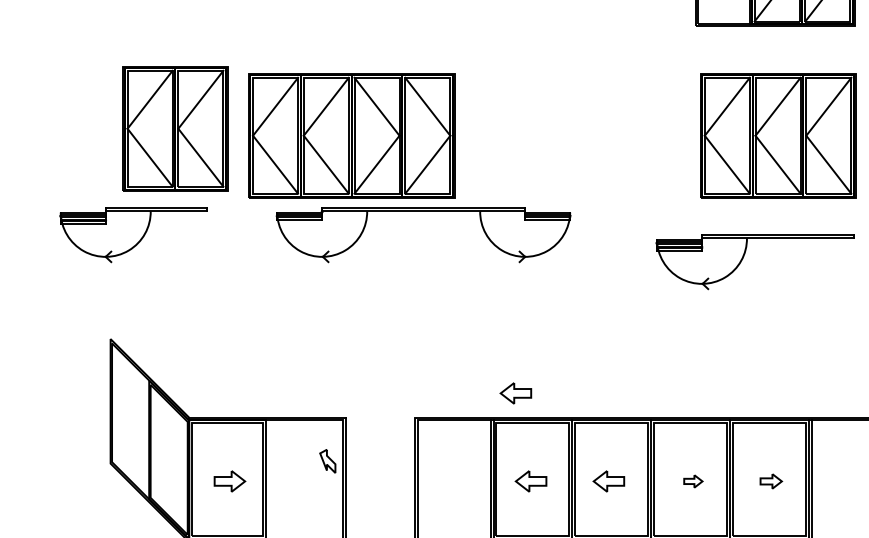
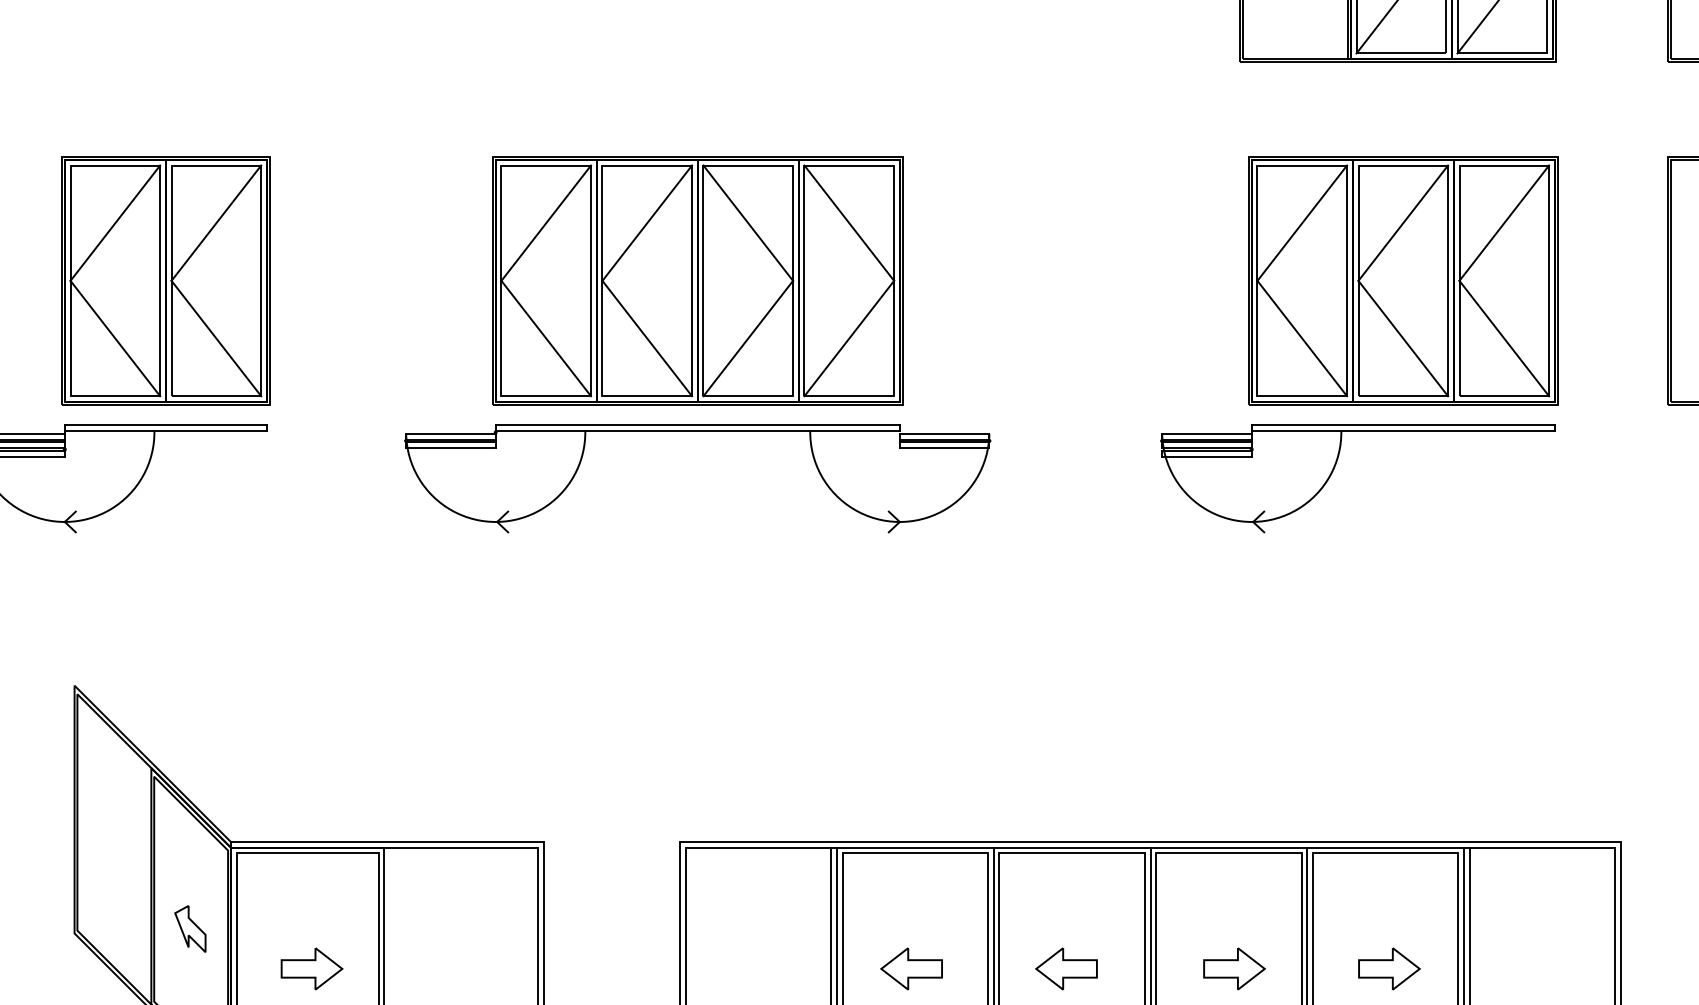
part: (175, 128) -> (165, 280), moved
part: (351, 135) -> (697, 280), moved
part: (744, 256) -> (1336, 467), moved
part: (515, 393) -> (880, 793), removed
part: (327, 461) -> (189, 929), moved
part: (693, 481) -> (1234, 969), size x1.67
part: (771, 481) -> (1390, 969), size x1.43

